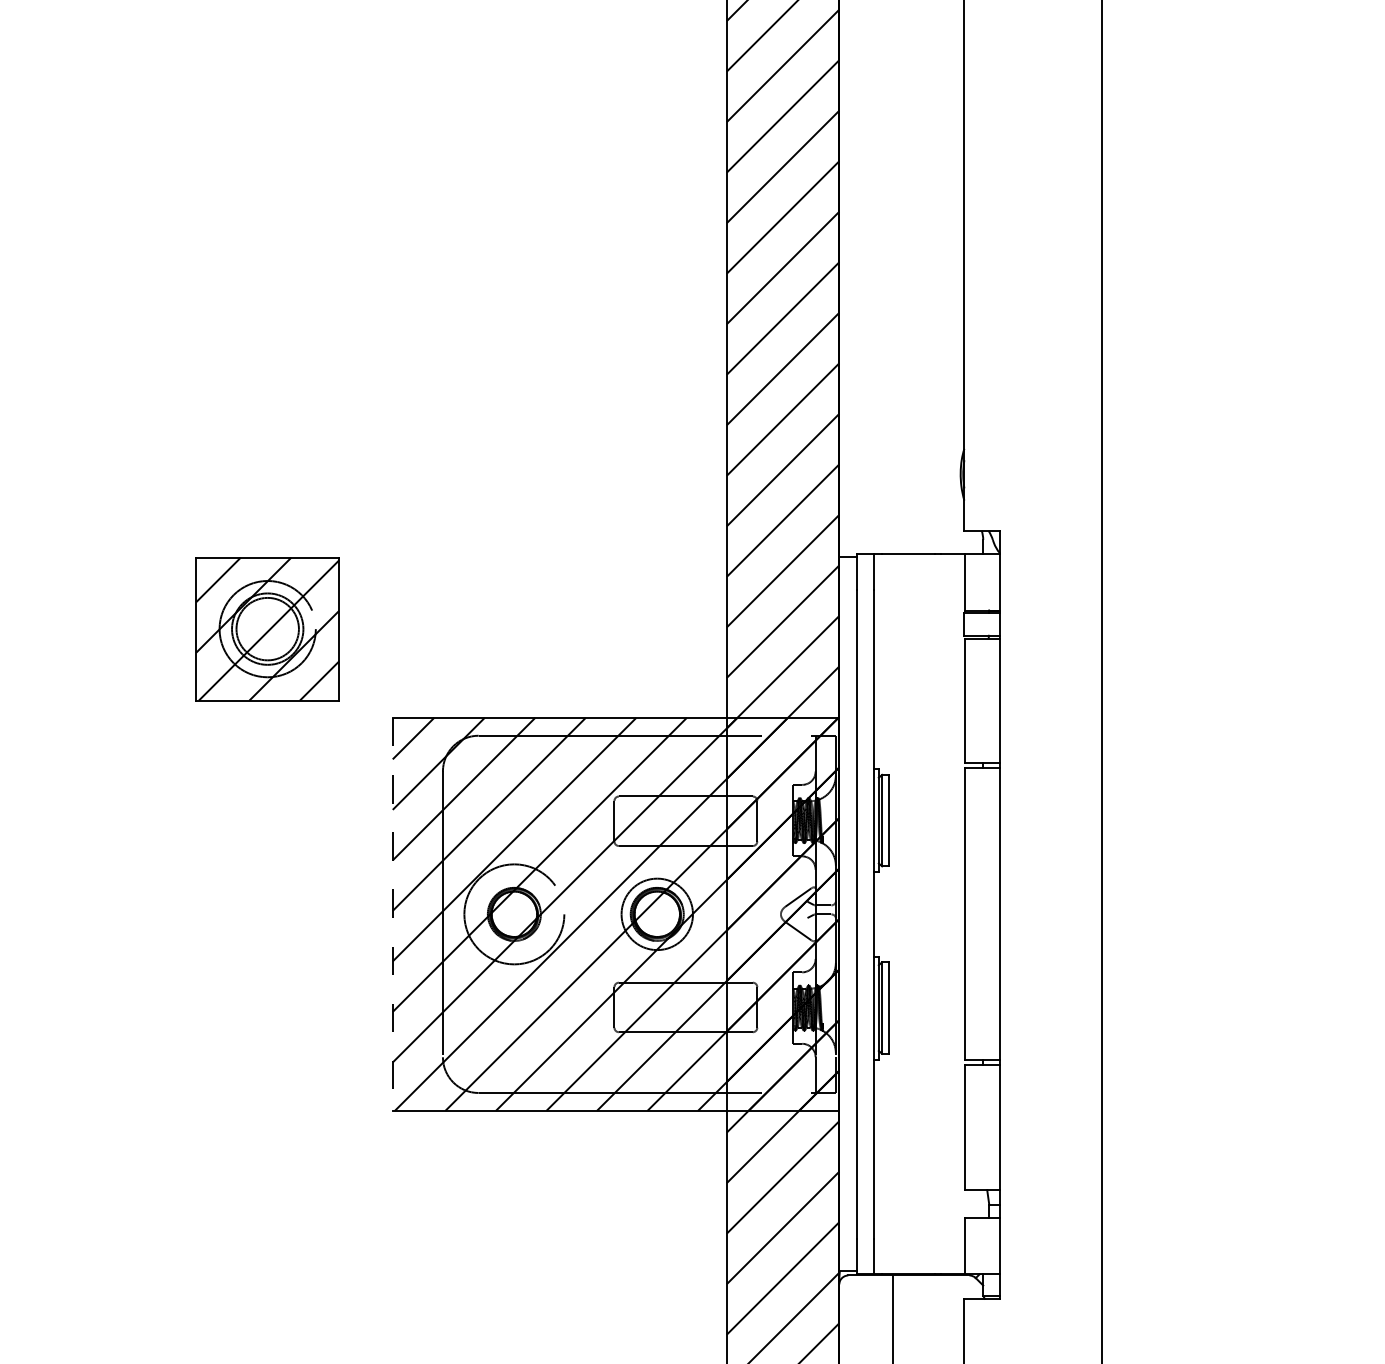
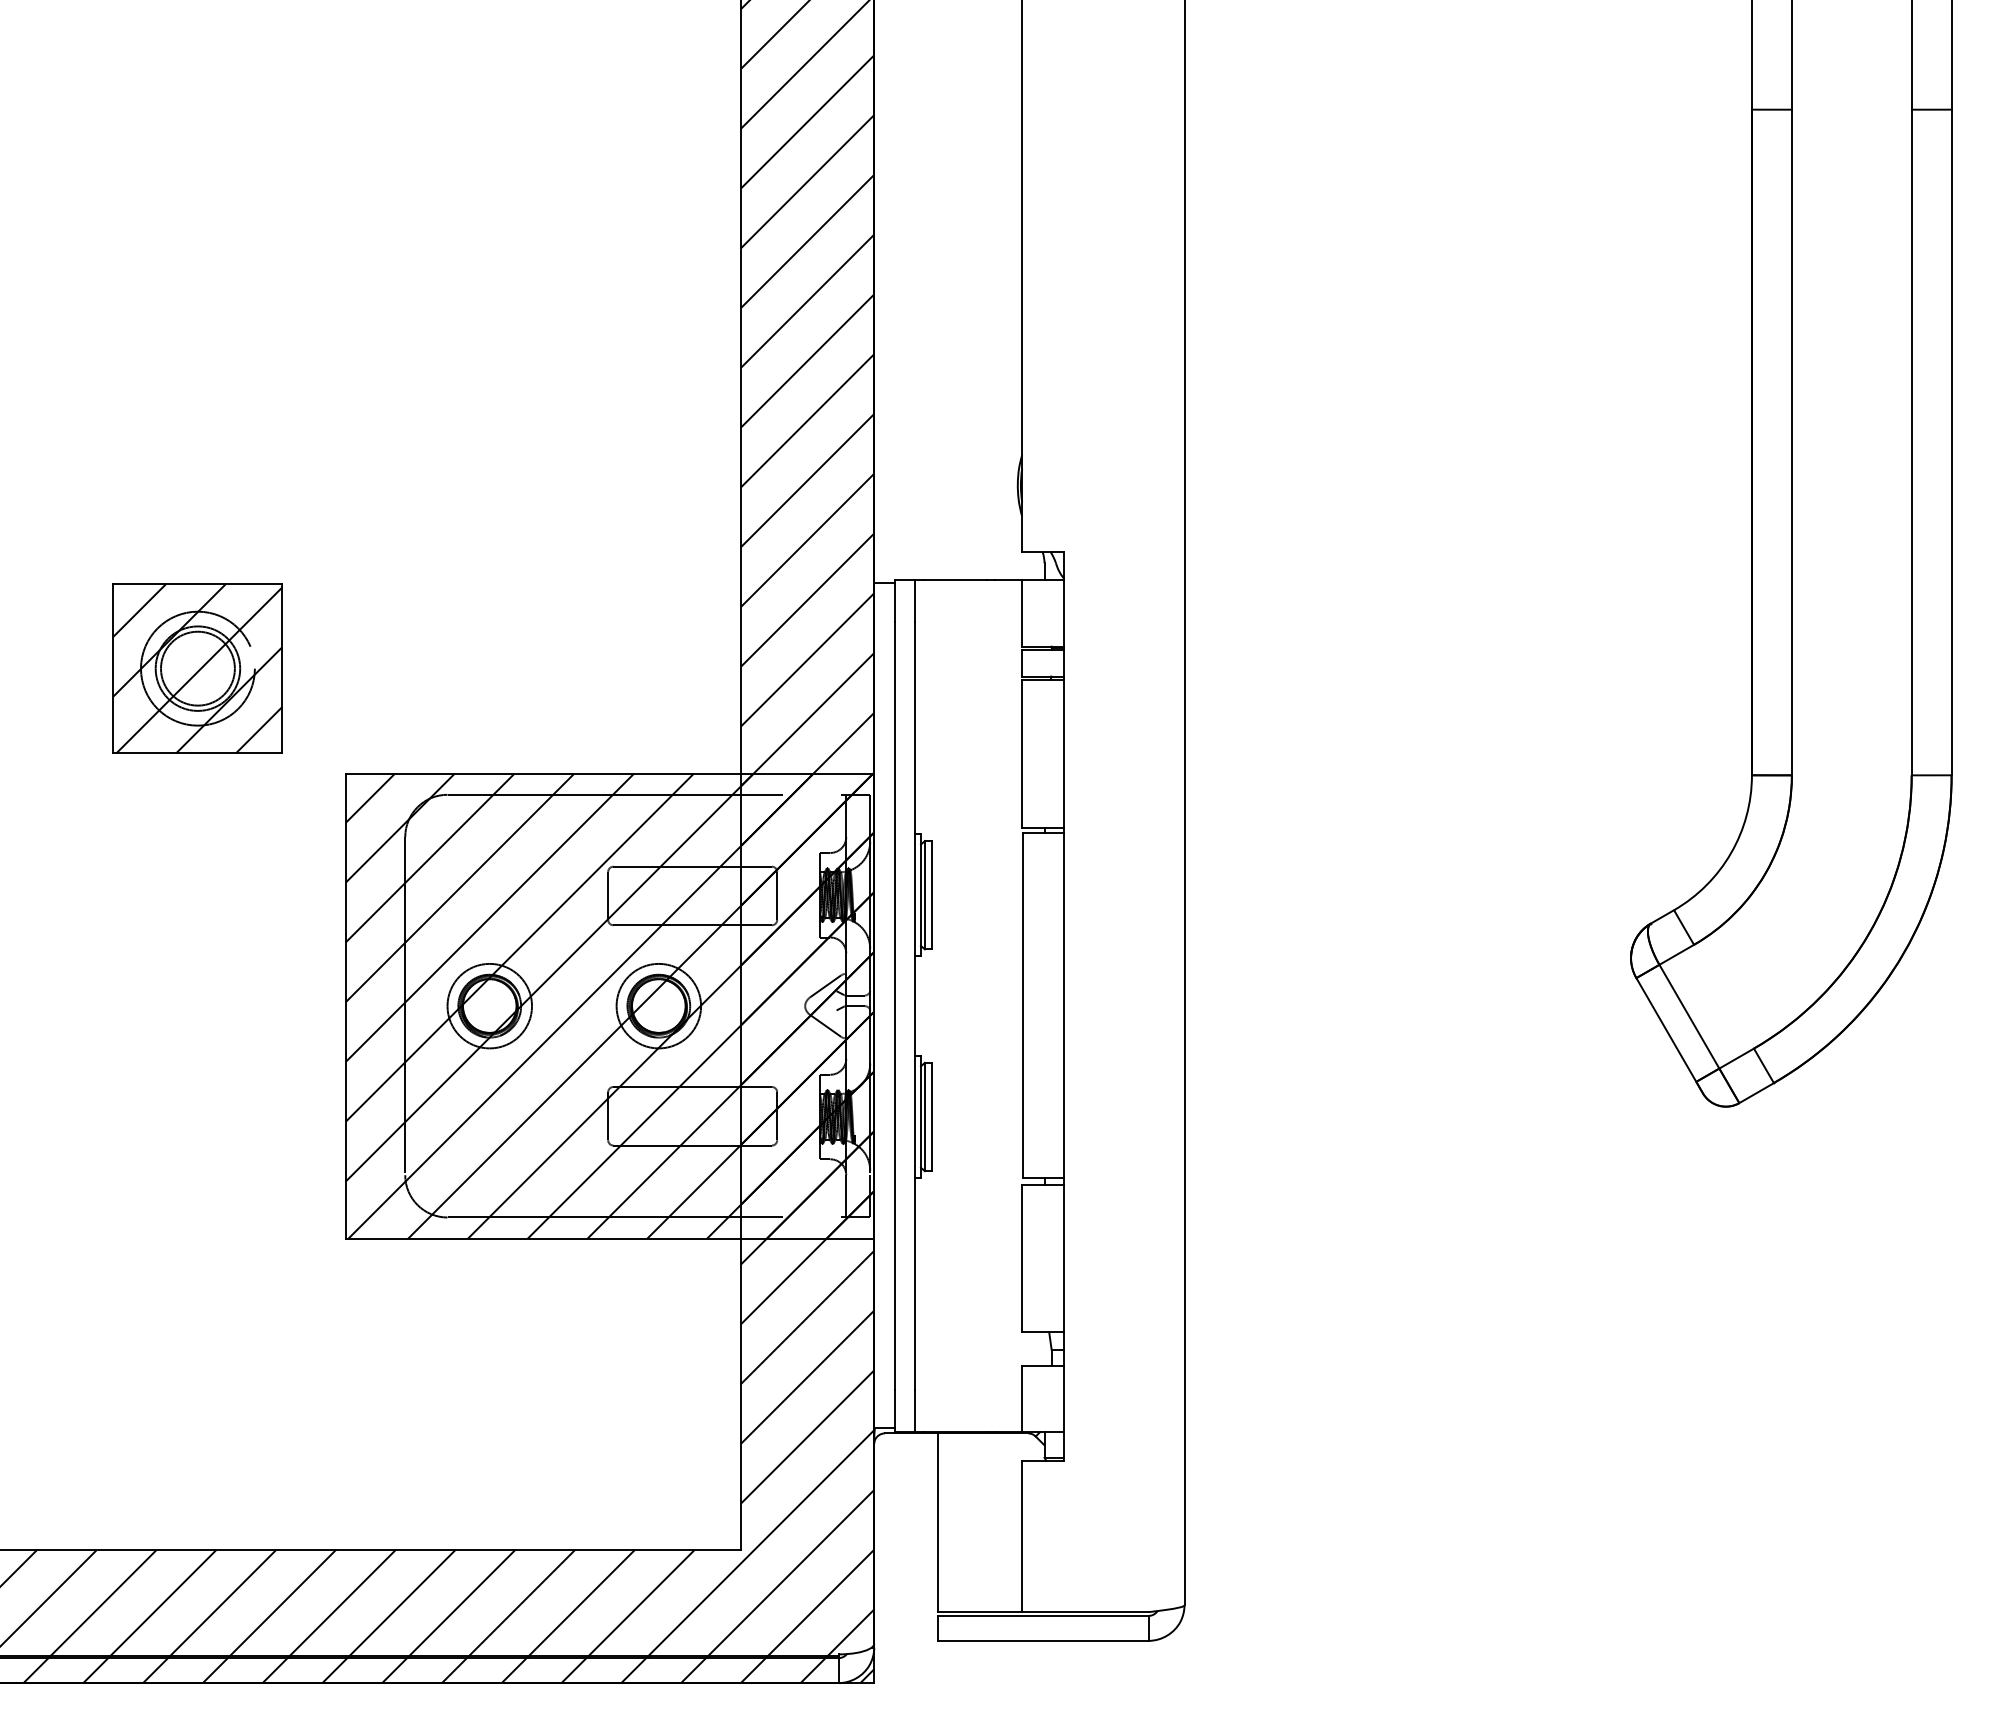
circle: (514, 913) -> (489, 1005), size x0.71
line: (392, 914) -> (345, 1006), dashed -> solid

